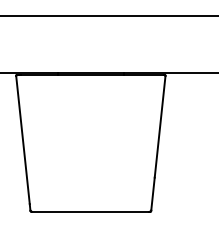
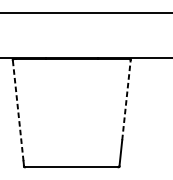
line: (160, 126) -> (126, 99), solid -> dashed
line: (22, 139) -> (17, 110), solid -> dashed

